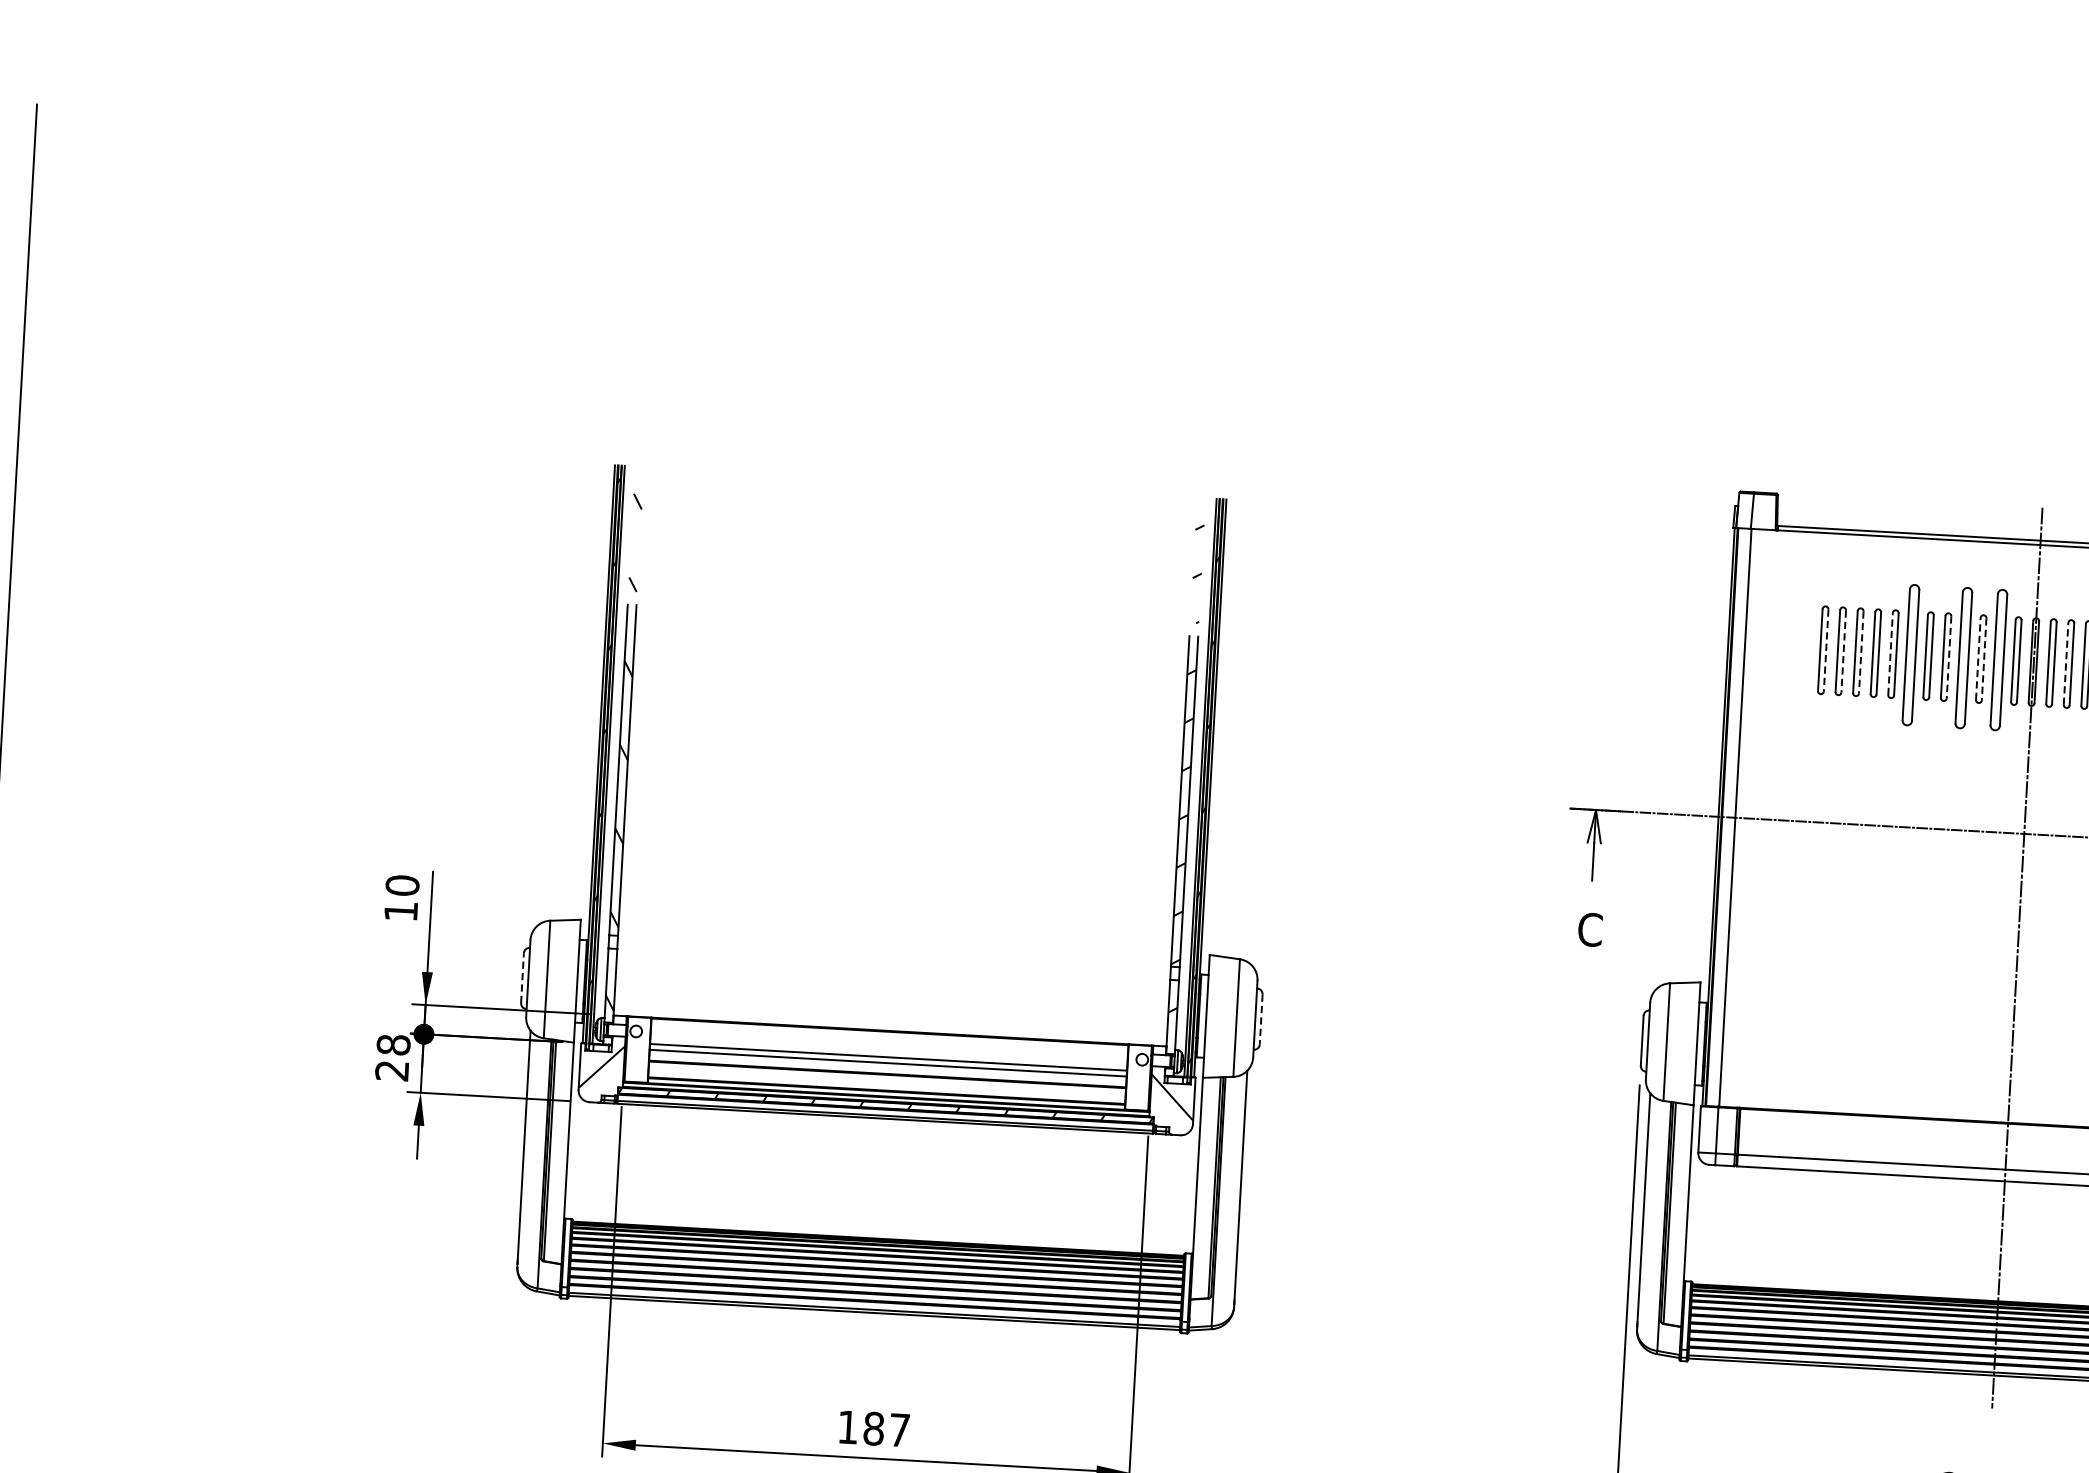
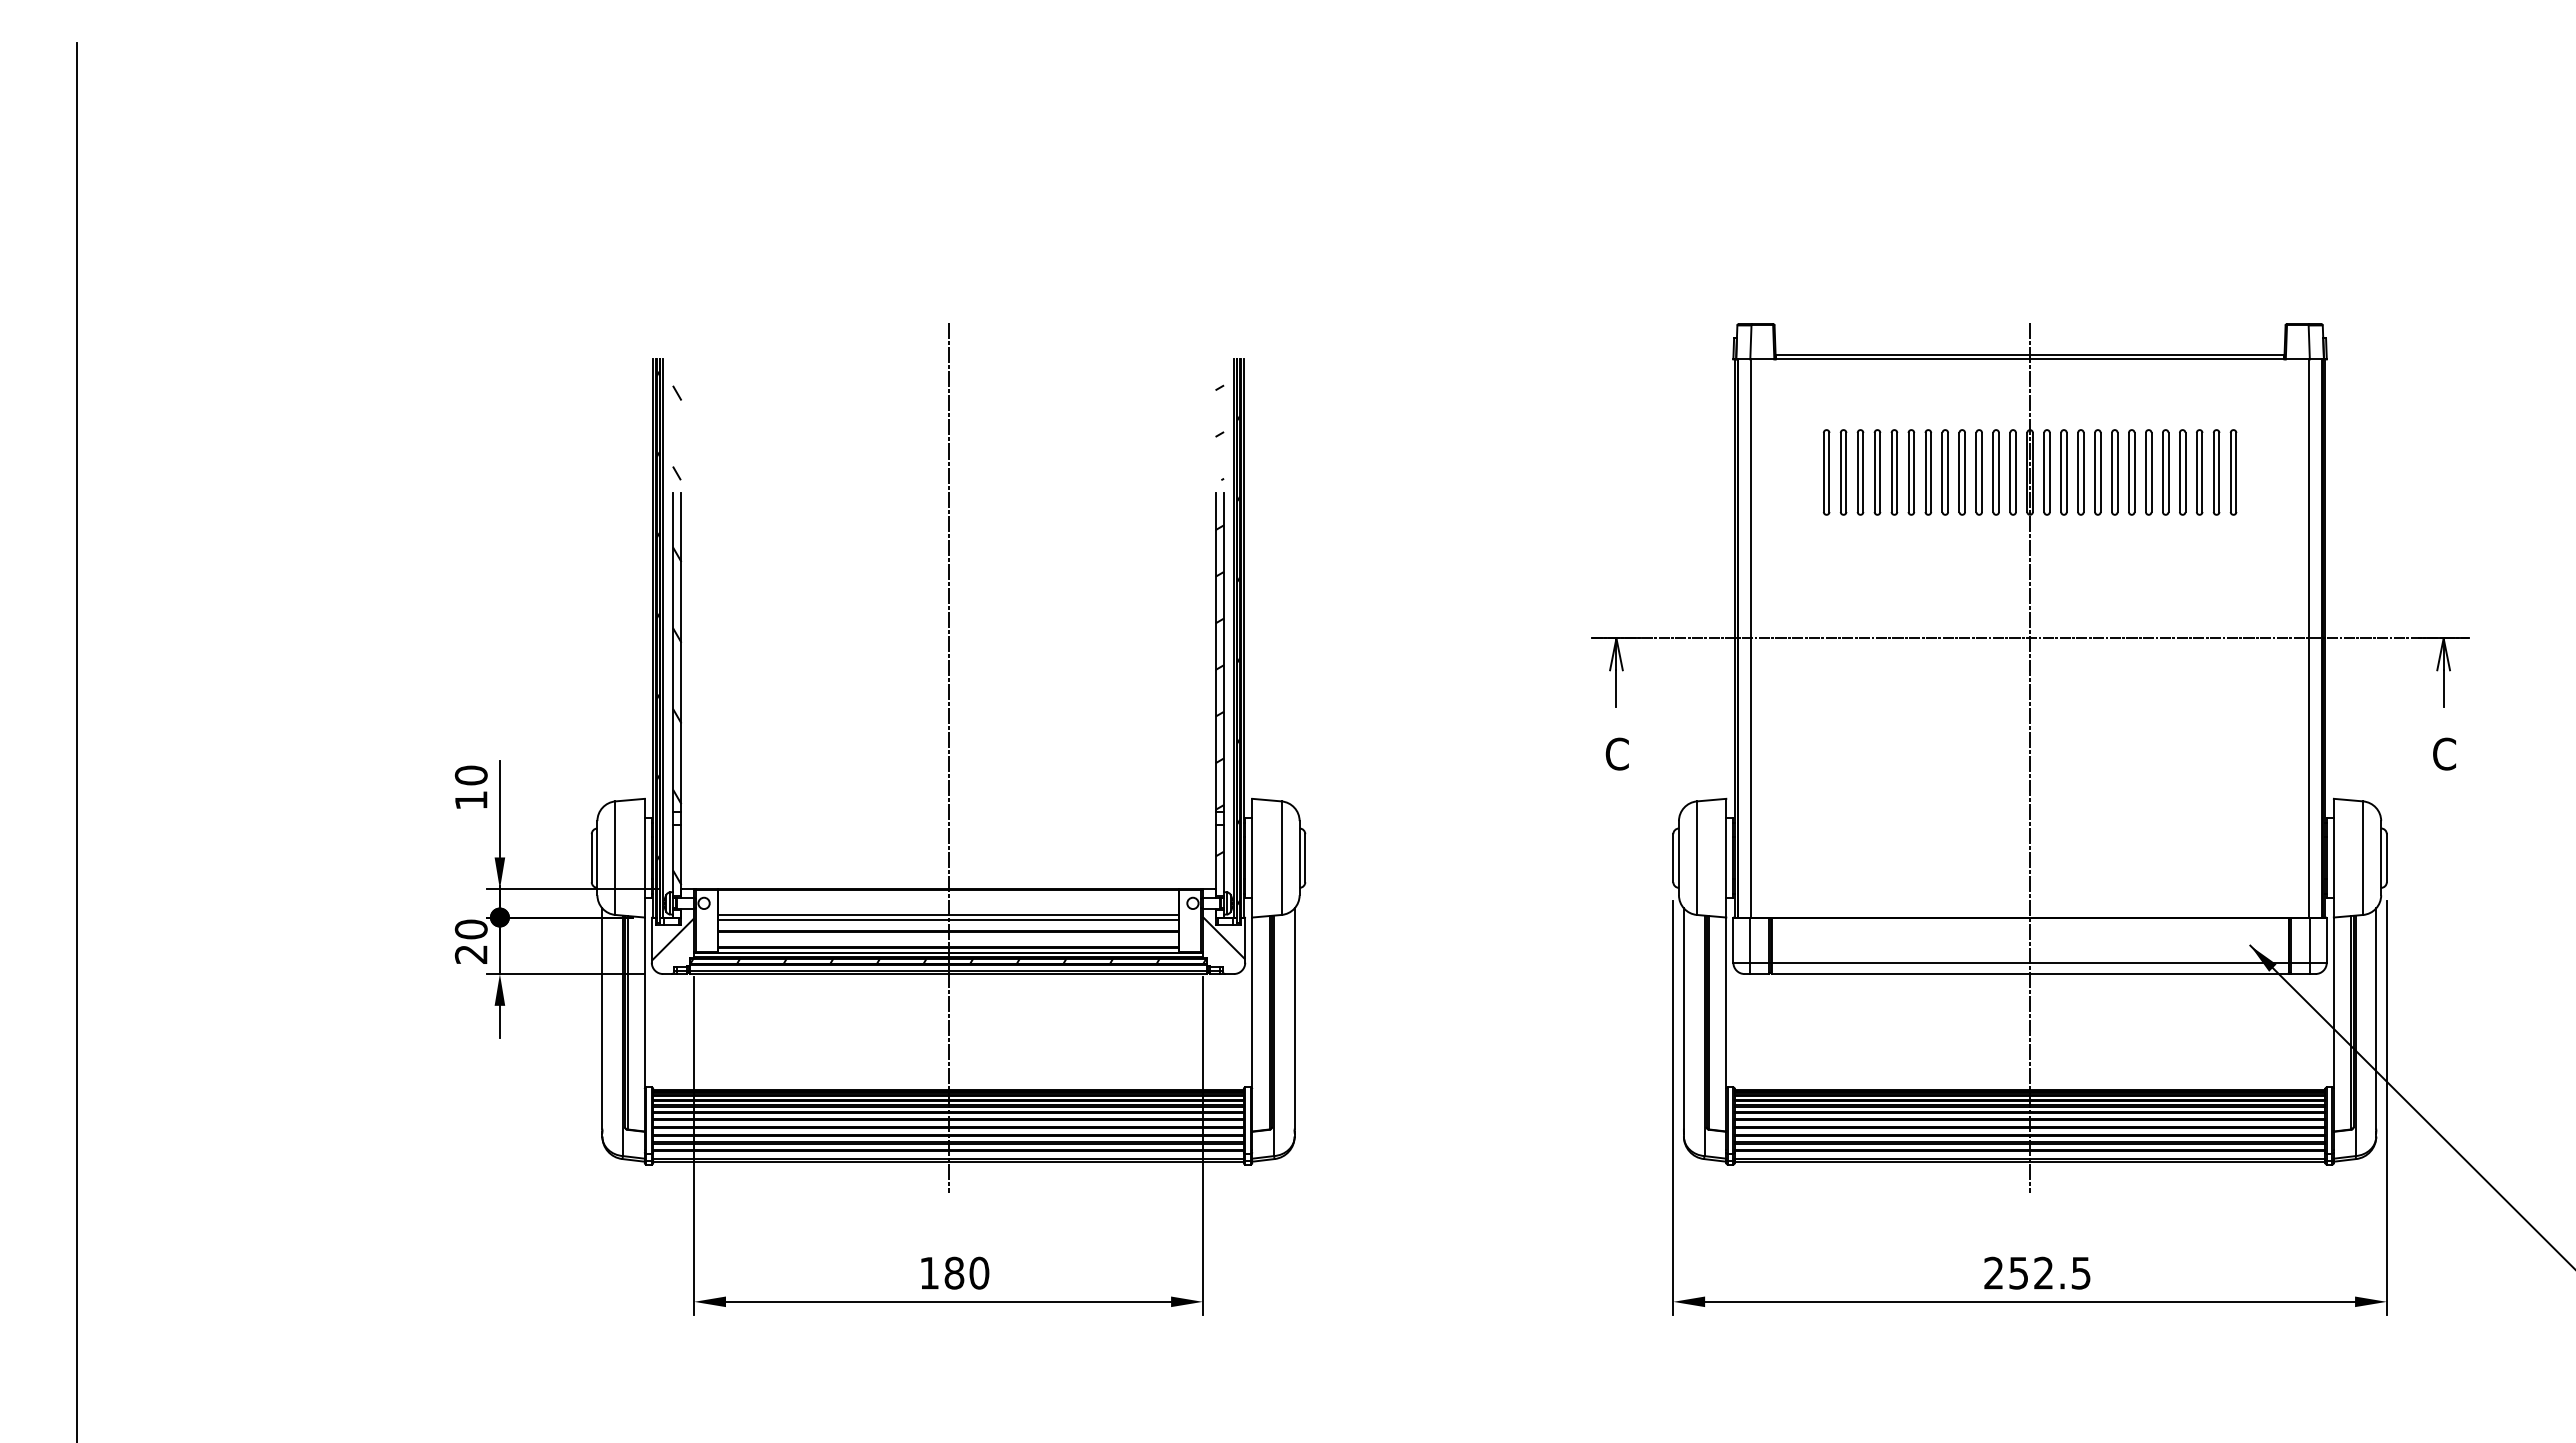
line: (1826, 650) -> (1829, 472), dashed -> solid
line: (1843, 651) -> (1846, 472), dashed -> solid
line: (1861, 652) -> (1863, 472), dashed -> solid
line: (1890, 654) -> (1891, 472), dashed -> solid
part: (1911, 655) -> (1911, 472), size x0.62
line: (1949, 657) -> (1948, 472), dashed -> solid
part: (1962, 658) -> (1961, 472), size x0.62
line: (1978, 659) -> (1976, 472), dashed -> solid
line: (1984, 659) -> (1982, 472), dashed -> solid
part: (1998, 660) -> (1995, 472), size x0.62
line: (2066, 663) -> (2061, 472), dashed -> solid
line: (897, 895) -> (948, 758), added
line: (522, 977) -> (591, 857), dashed -> solid
line: (1261, 1019) -> (1305, 858), dashed -> solid
text: (393, 1045) -> (471, 929), 28 -> 20
text: (899, 1429) -> (979, 1272), 187 -> 180

